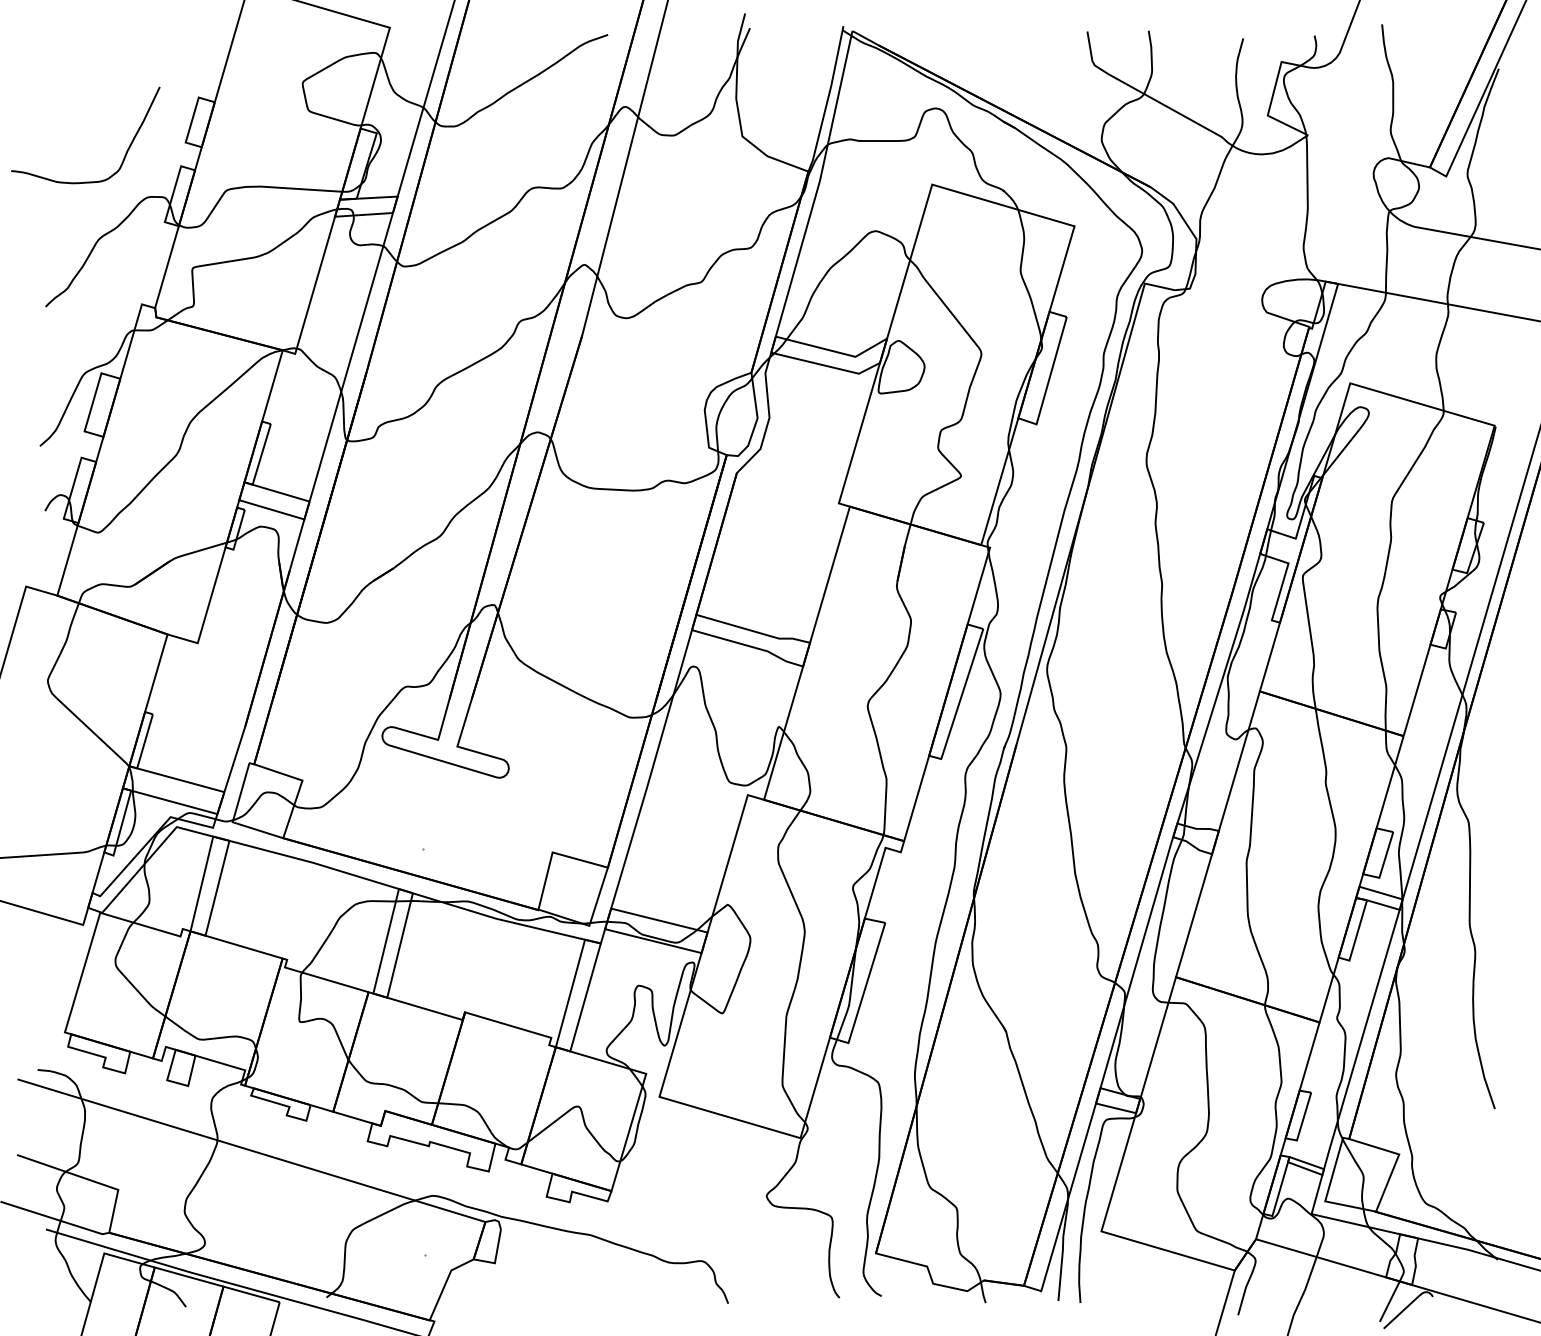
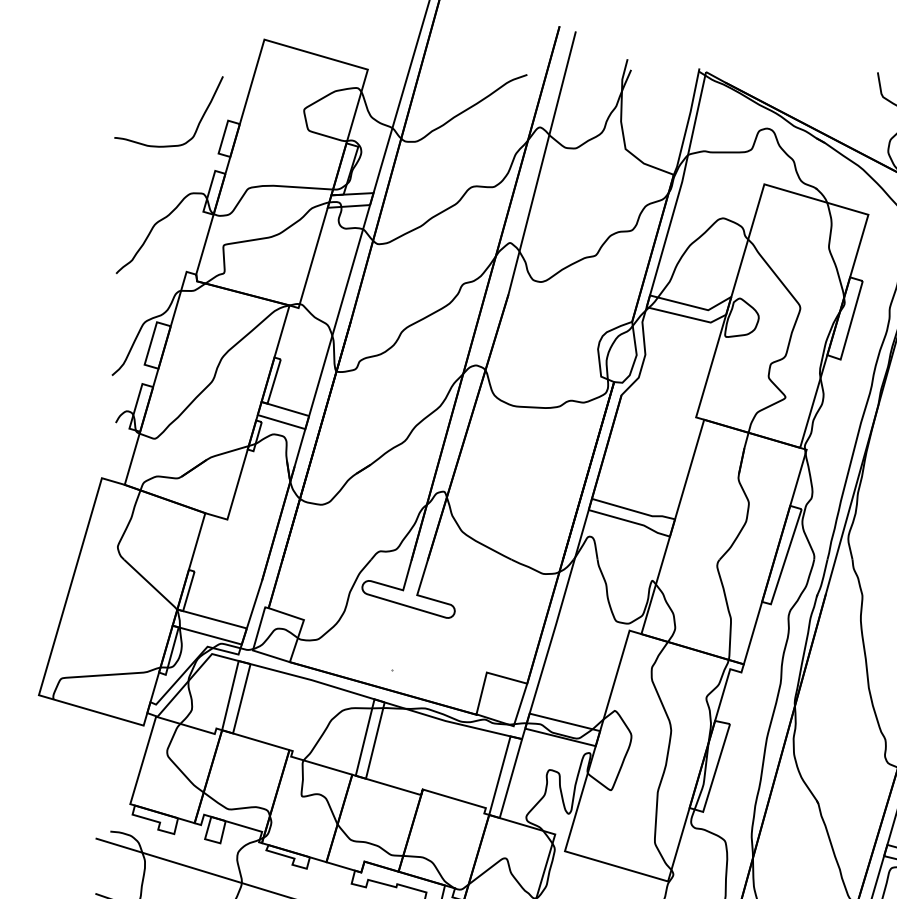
curve: (125, 152) -> (197, 124), moved

